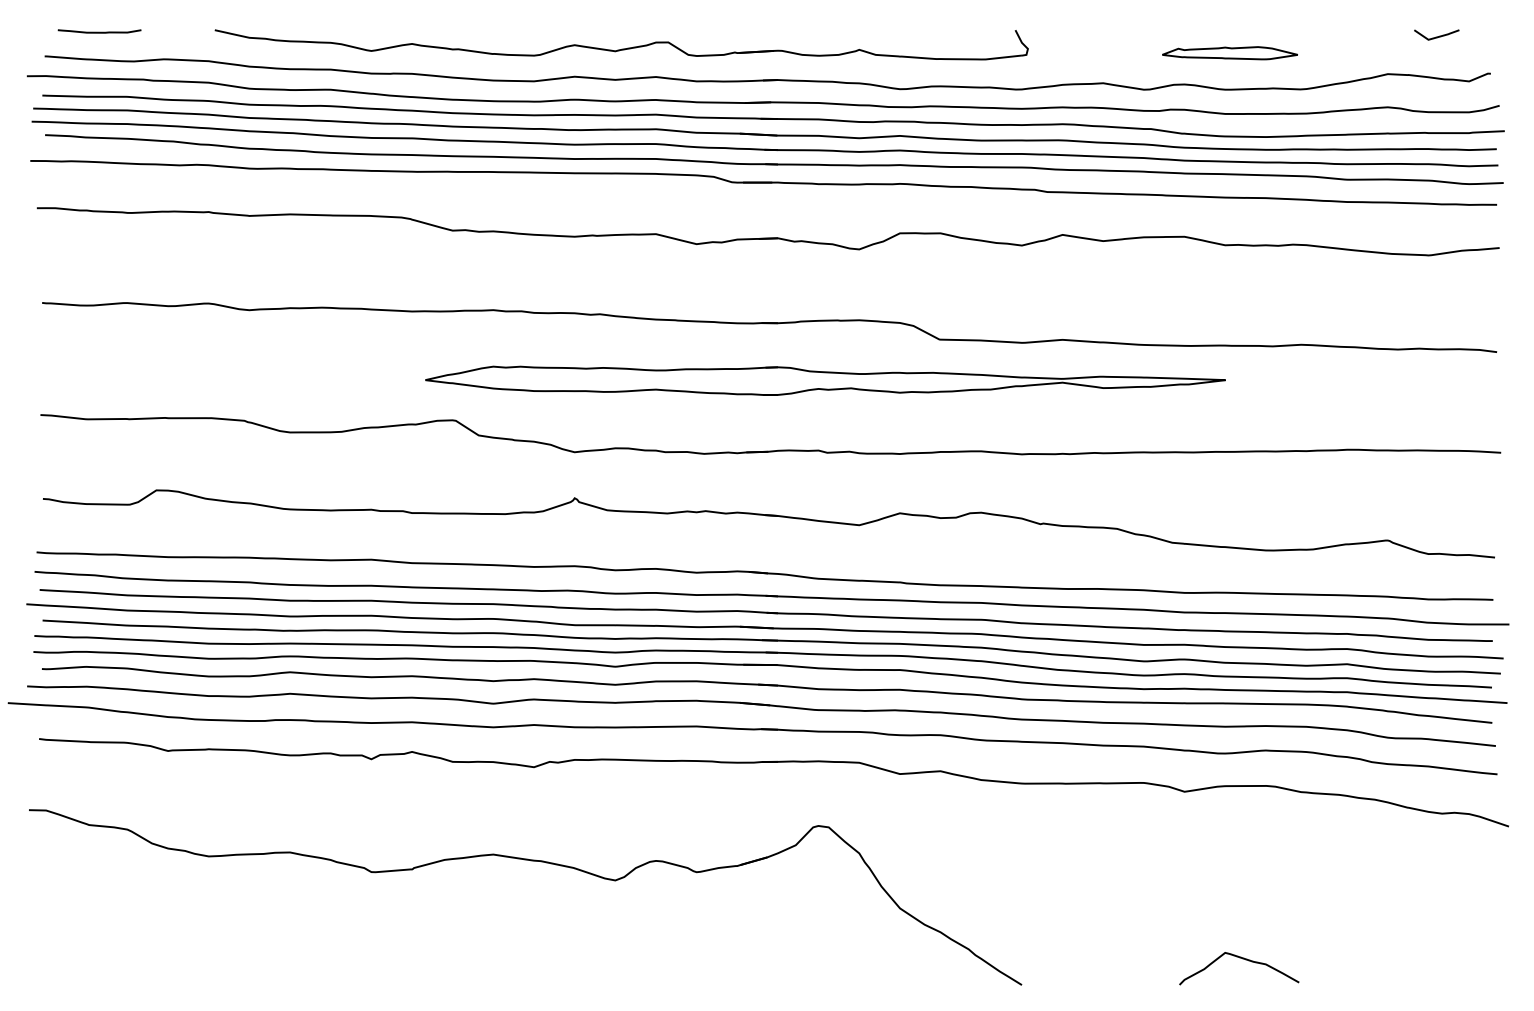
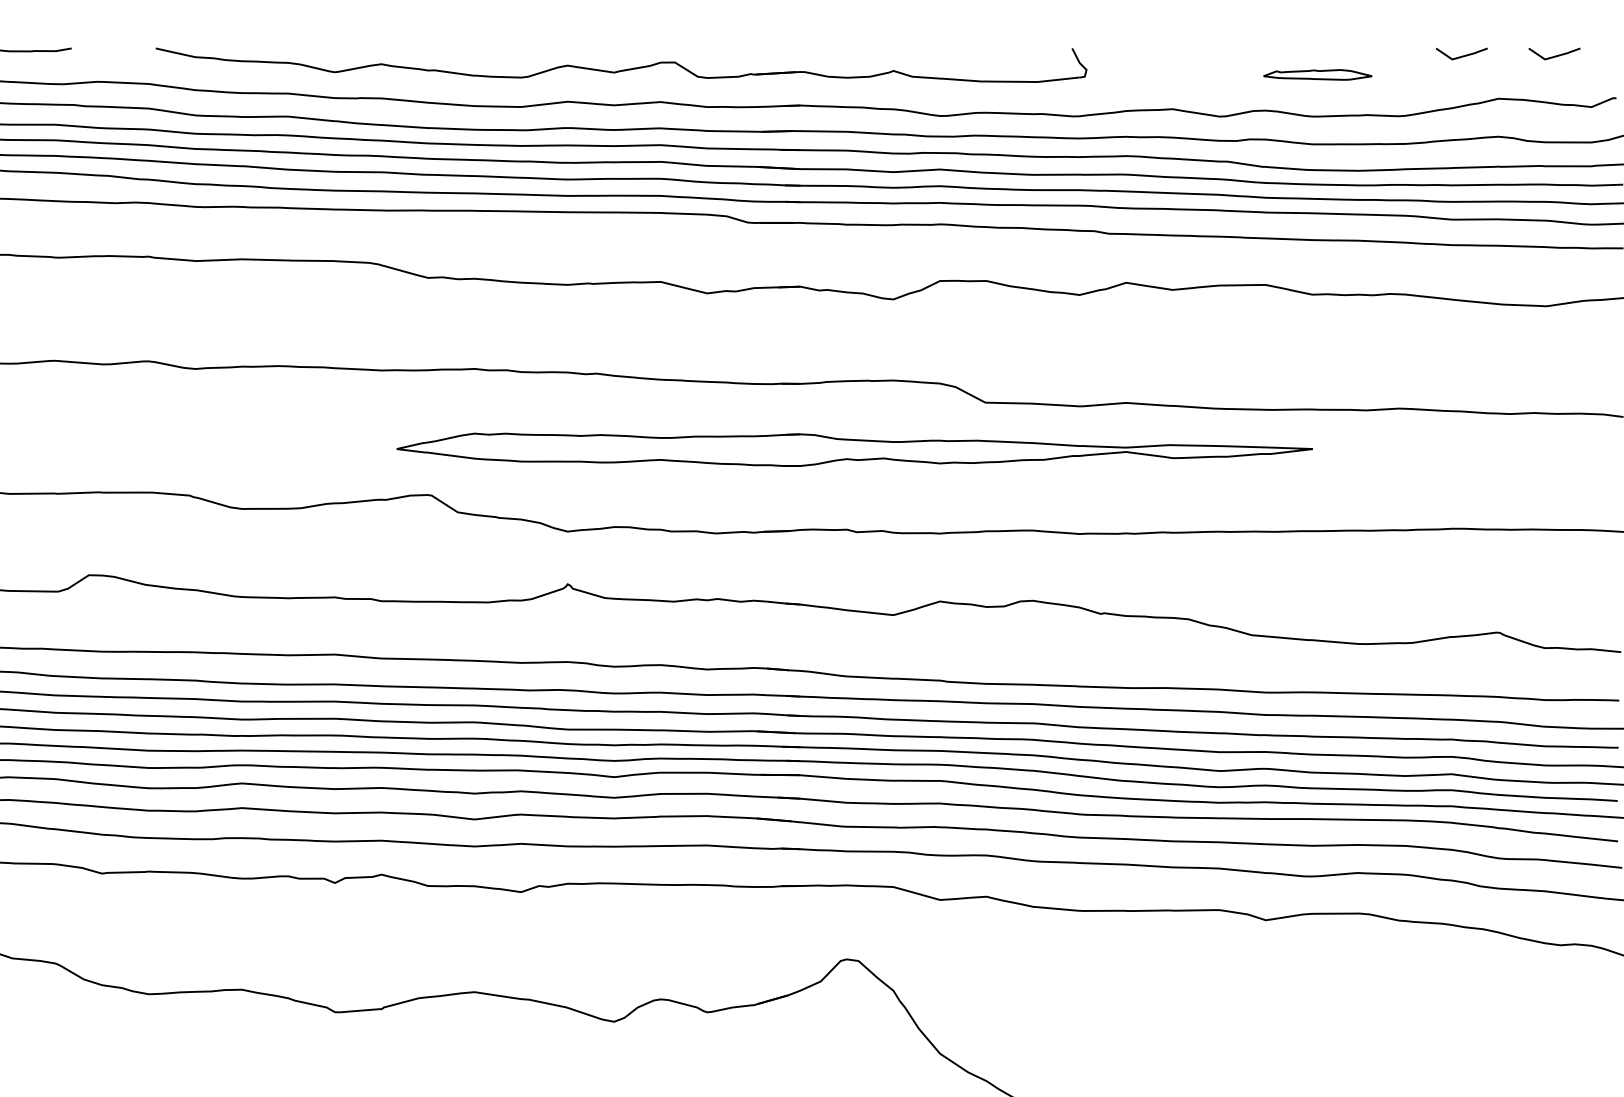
line: (1355, 36) -> (1461, 55), added
part: (1229, 53) -> (1317, 75), size x0.7

